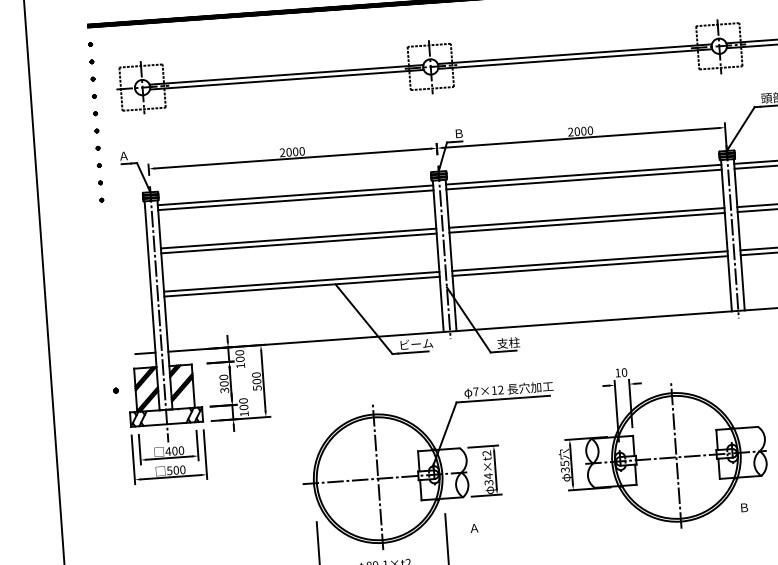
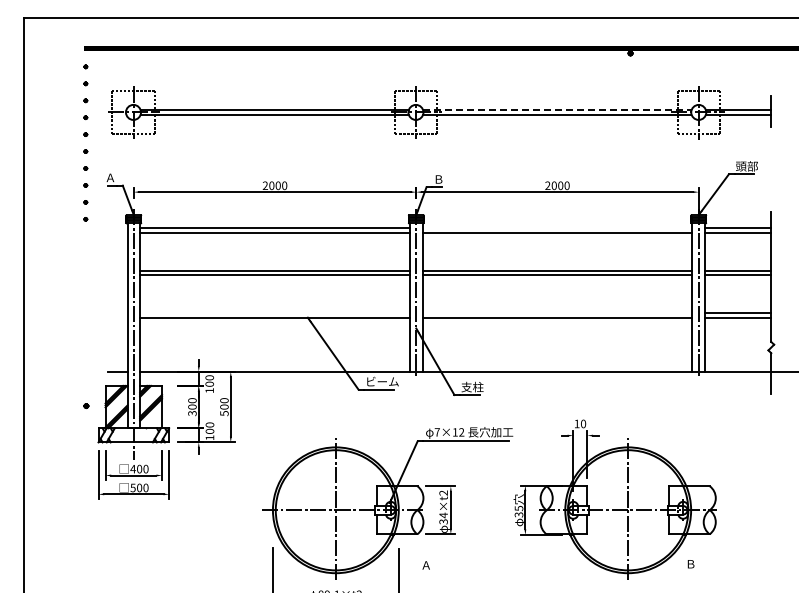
line: (575, 54) -> (557, 110), solid -> dashed
line: (583, 175) -> (557, 228), removed
line: (589, 260) -> (557, 312), removed
line: (302, 281) -> (275, 312), removed

